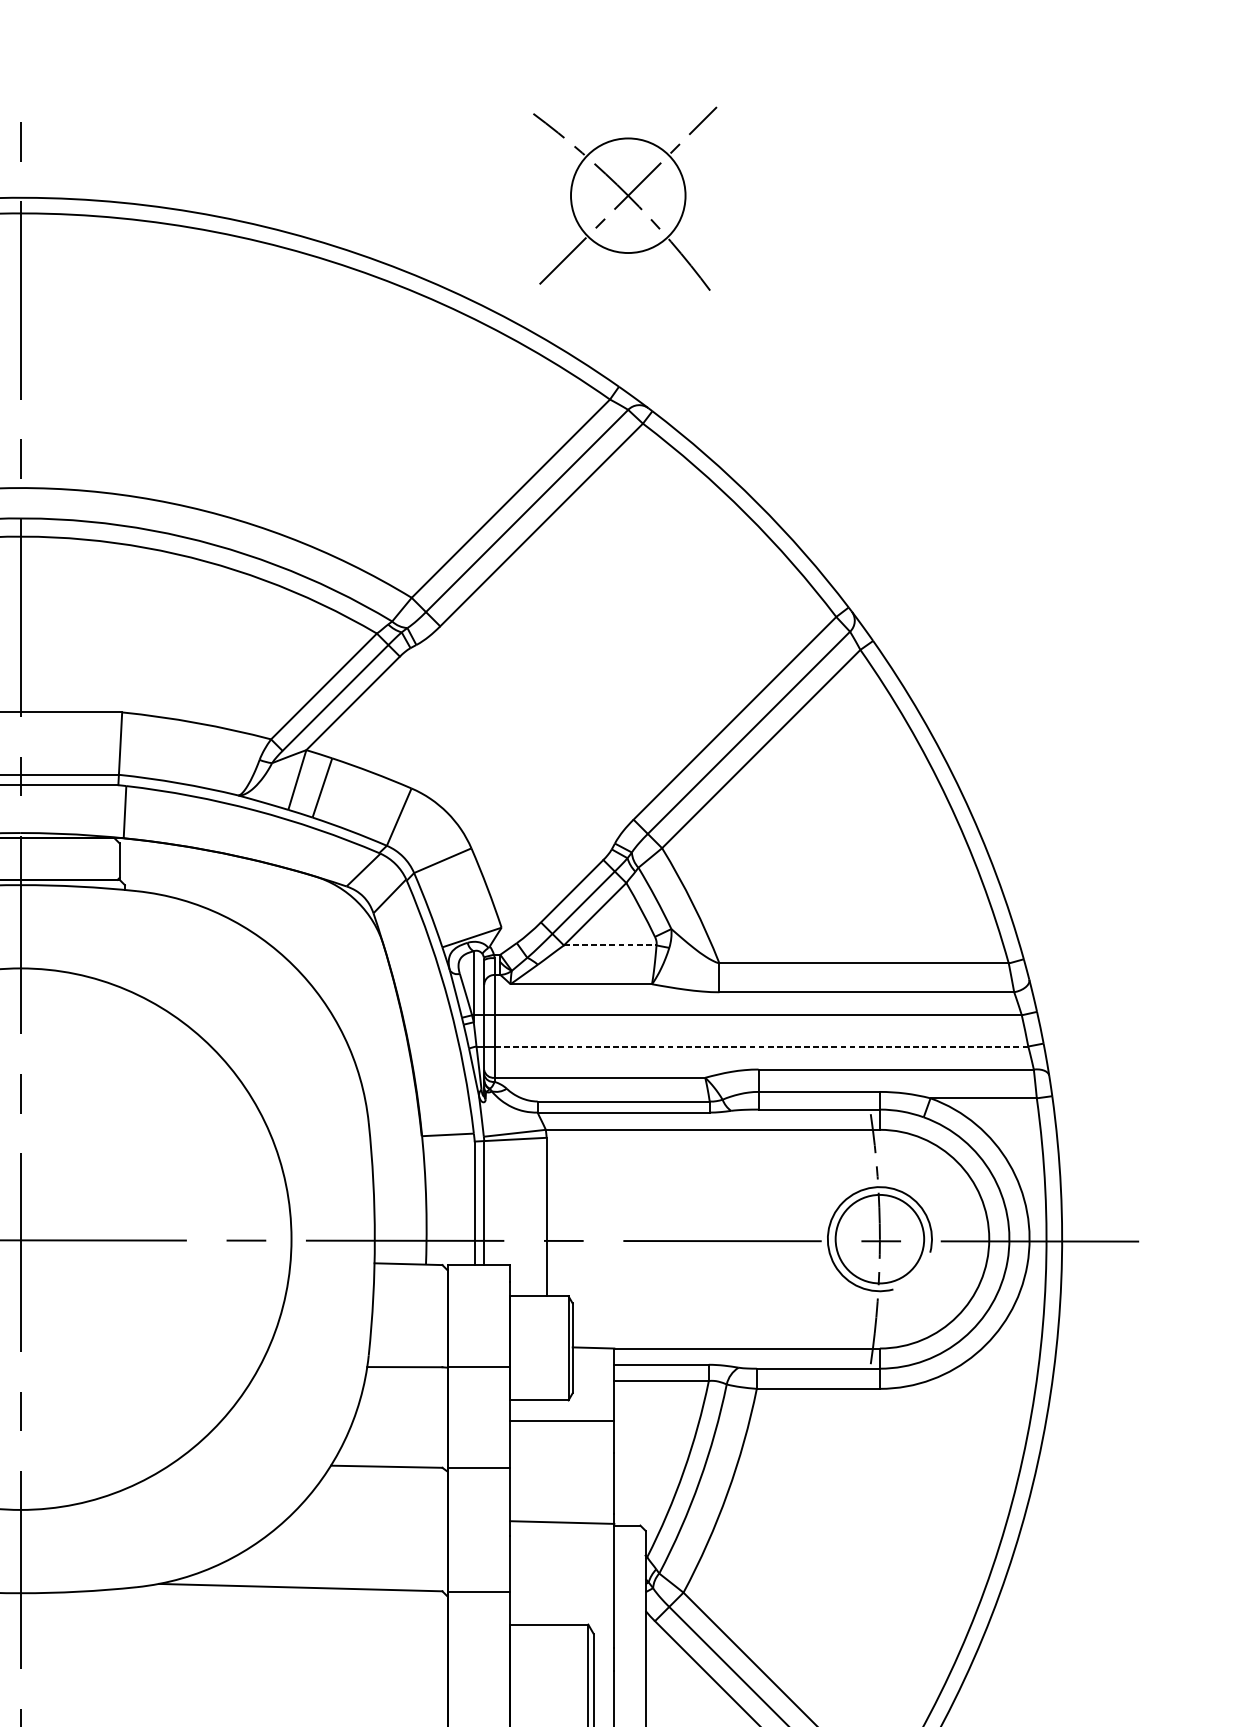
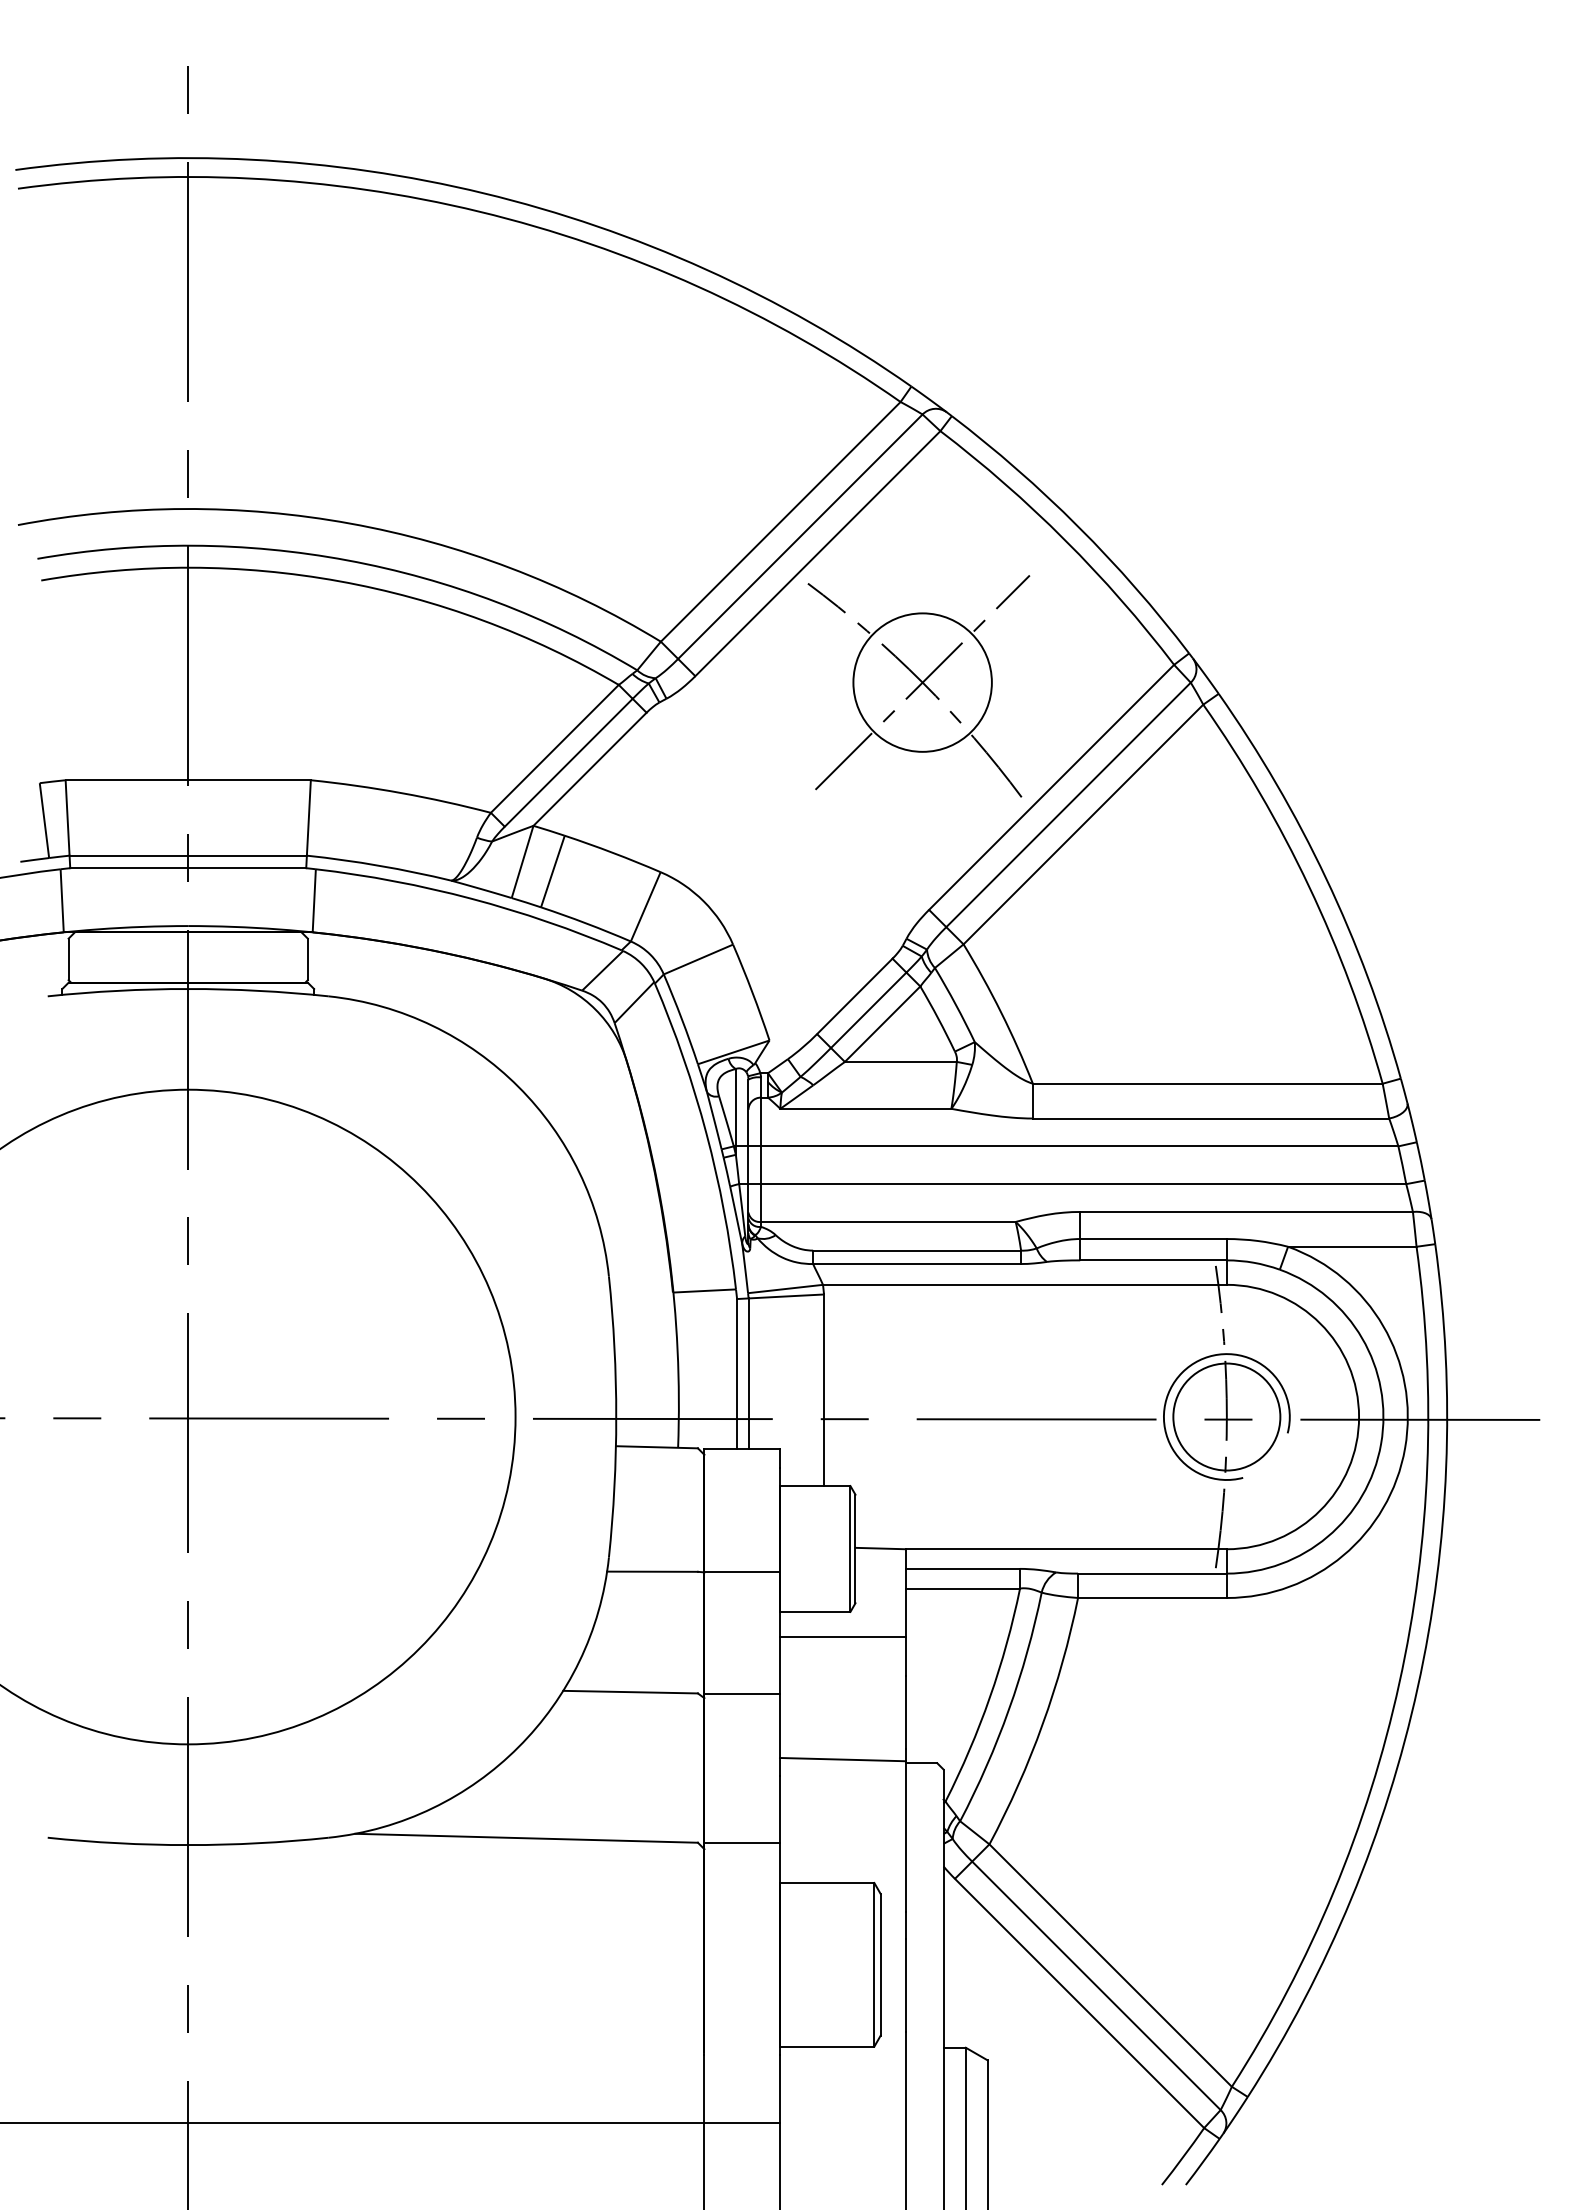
part: (624, 198) -> (918, 686), moved
line: (609, 945) -> (900, 1061), dashed -> solid
line: (761, 1046) -> (1083, 1184), dashed -> solid

